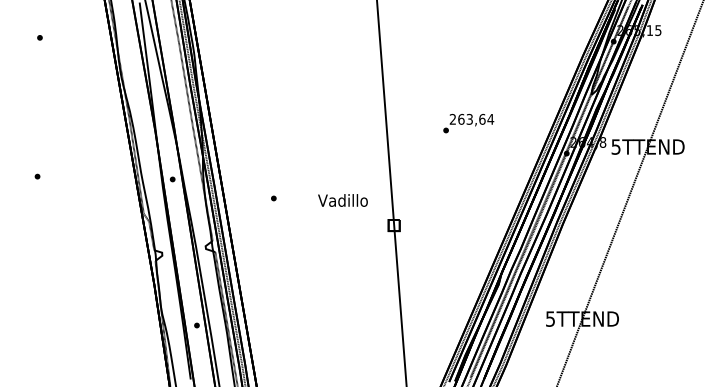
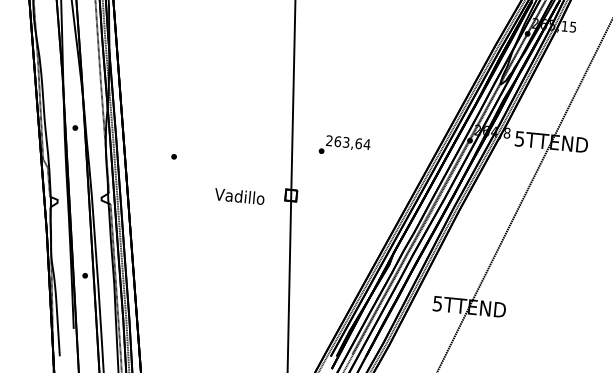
text: (468, 123) -> (344, 146), moved
text: (342, 200) -> (239, 196), moved

